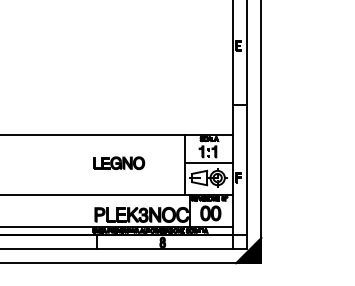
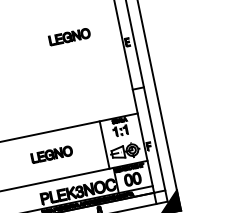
part: (170, 24) -> (69, 36), added
line: (209, 163) -> (123, 140), removed

